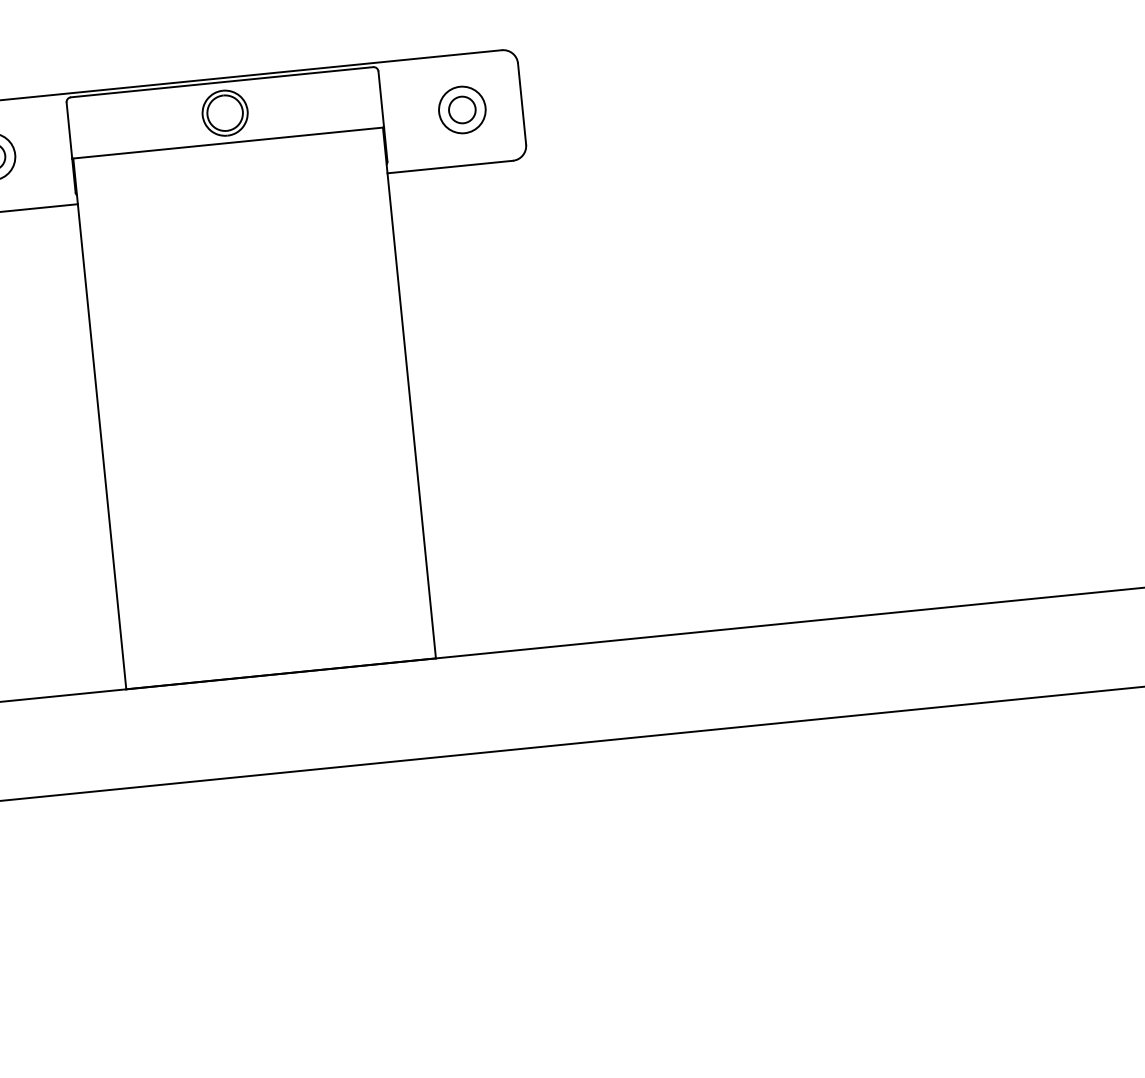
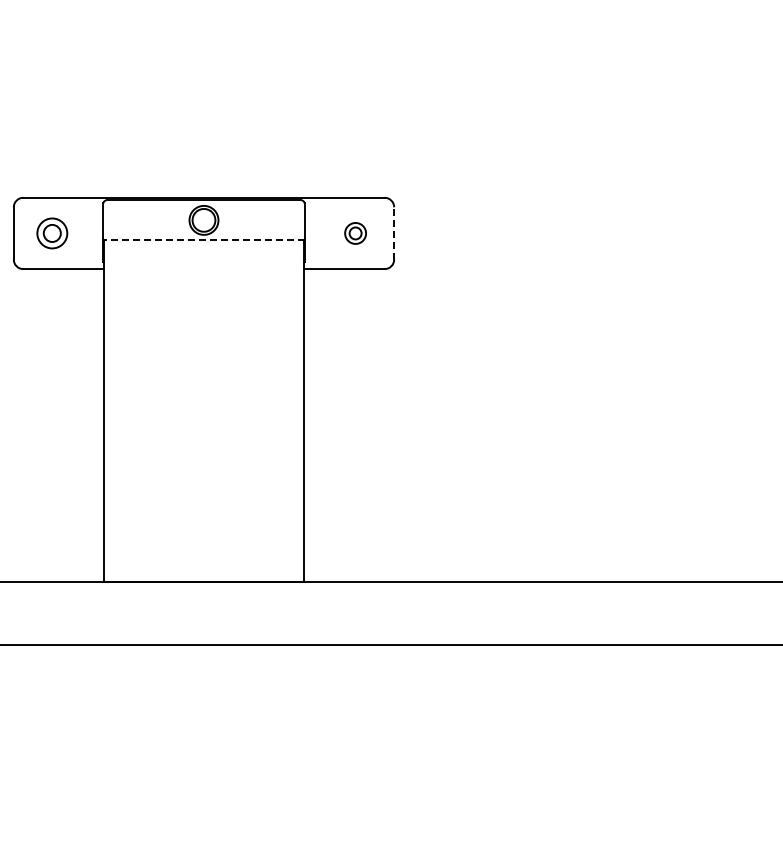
line: (522, 102) -> (394, 232), solid -> dashed
part: (462, 110) -> (355, 233), size x0.7
line: (228, 142) -> (204, 239), solid -> dashed

